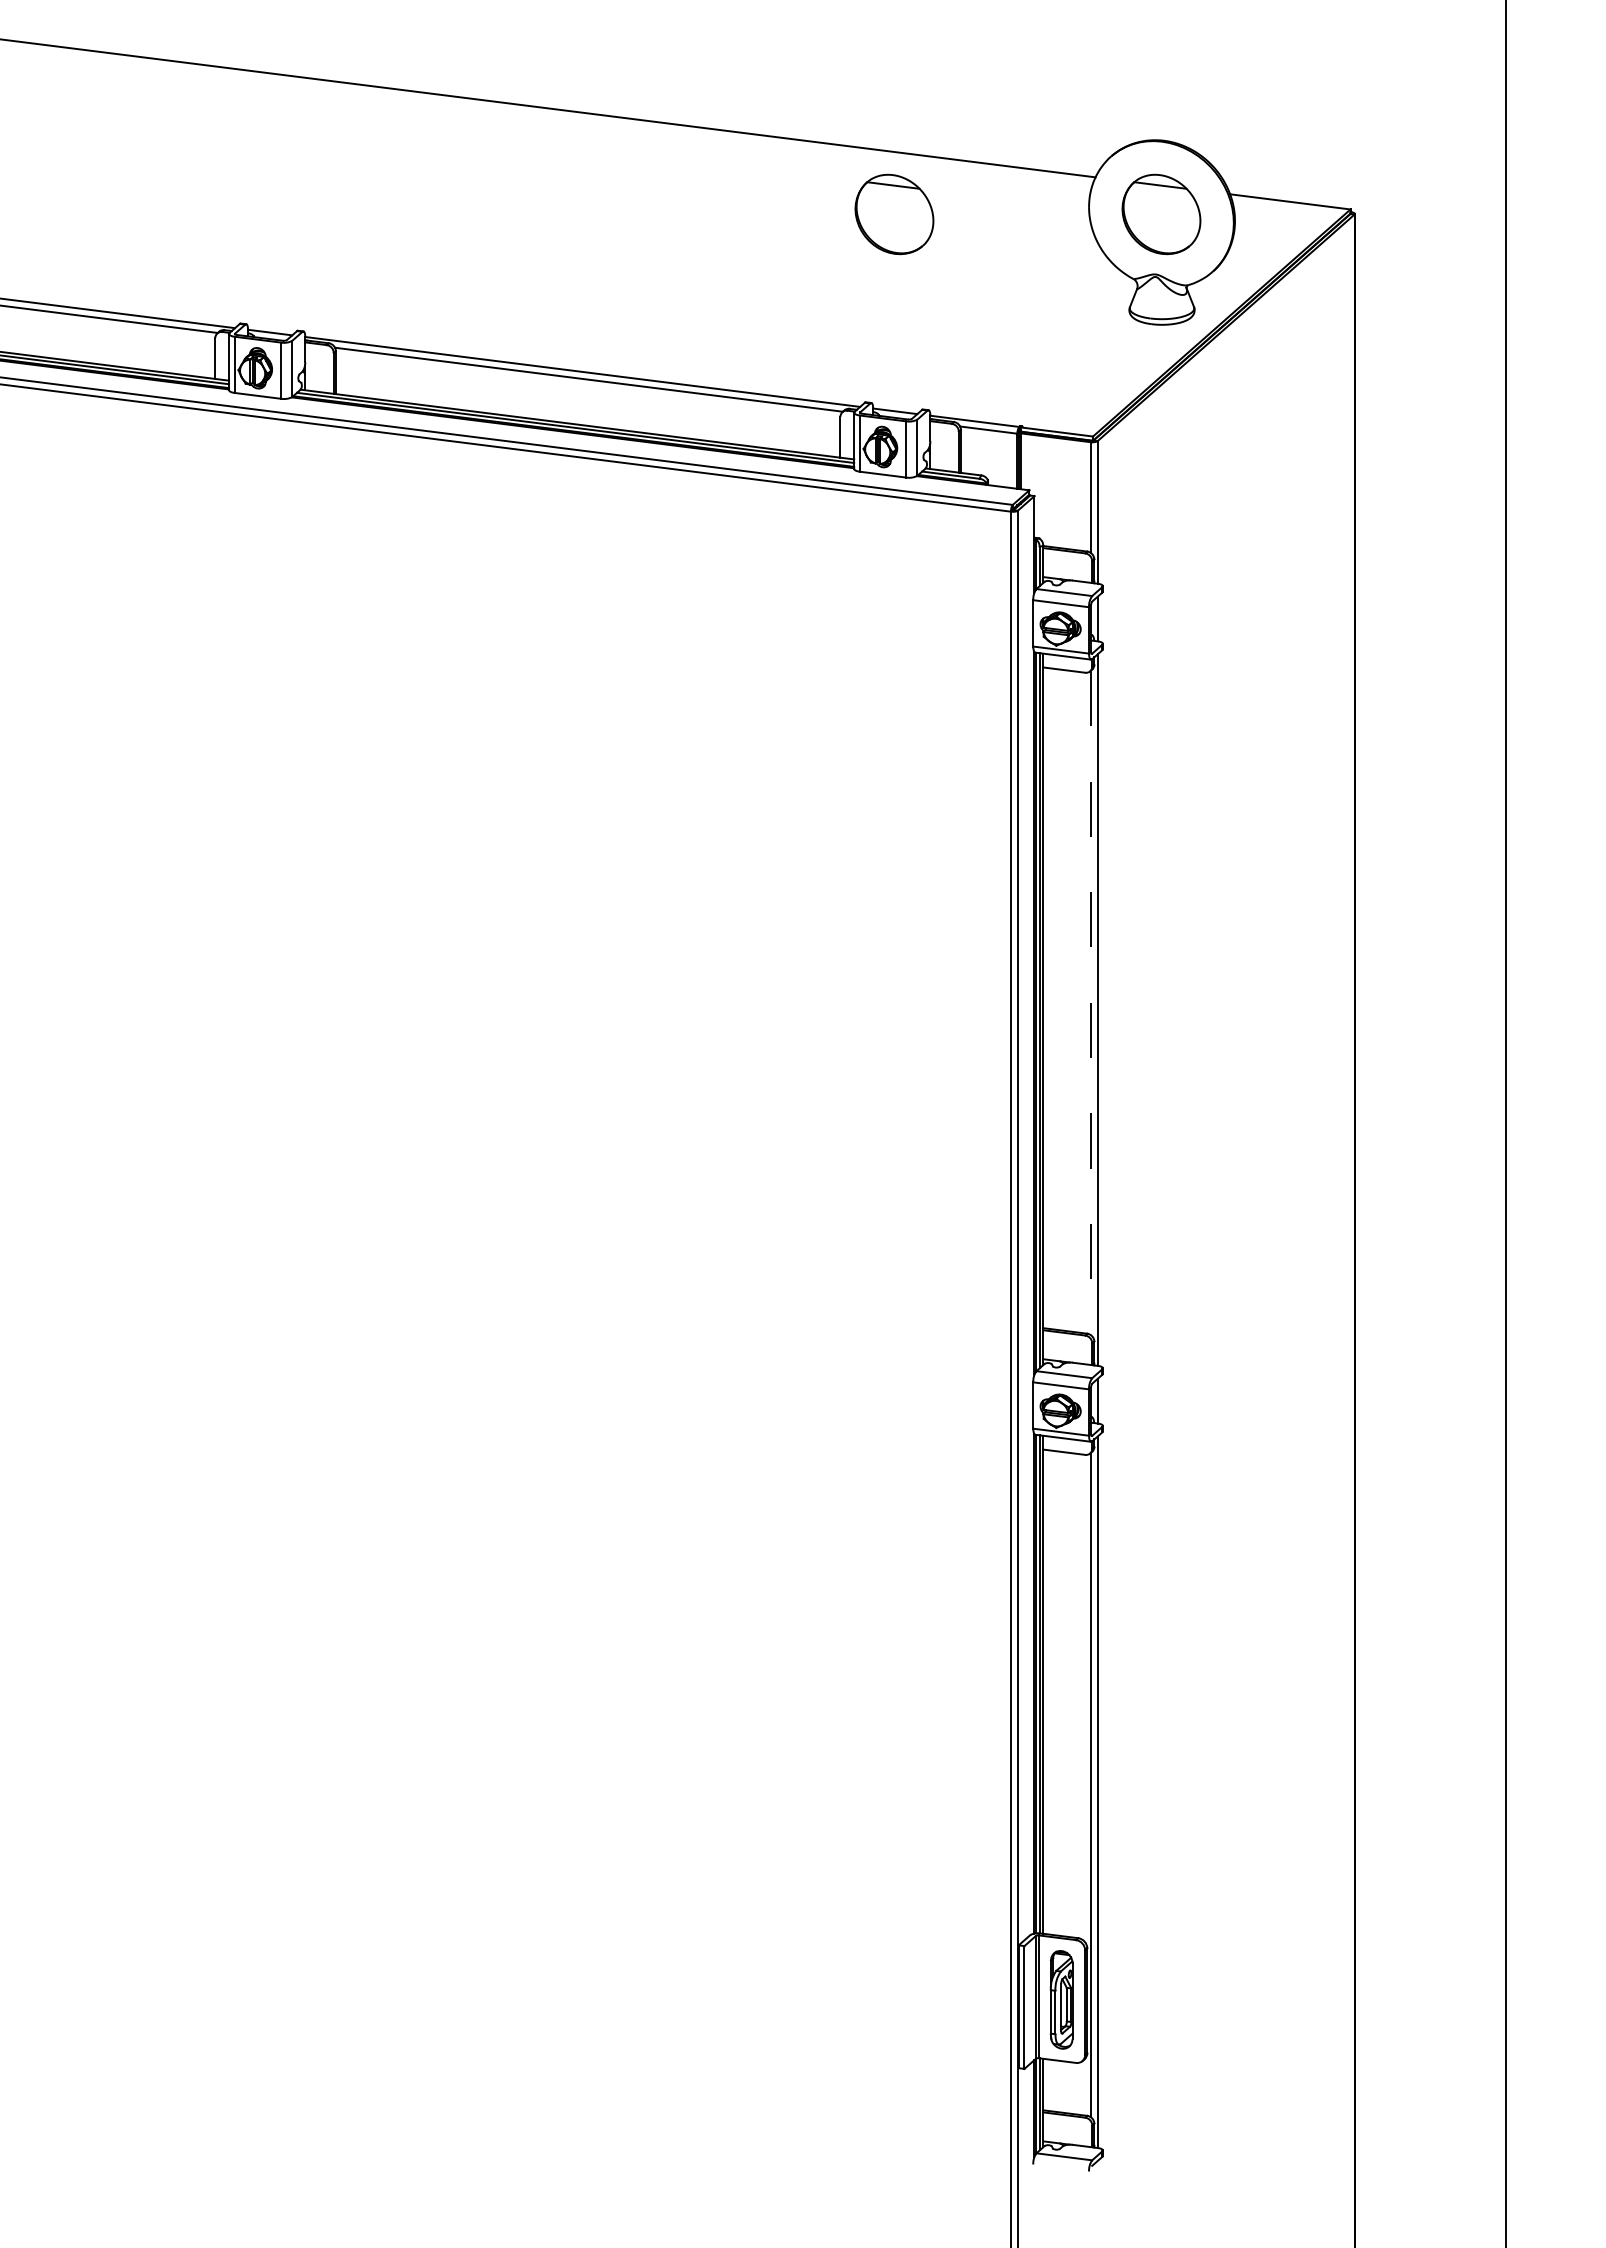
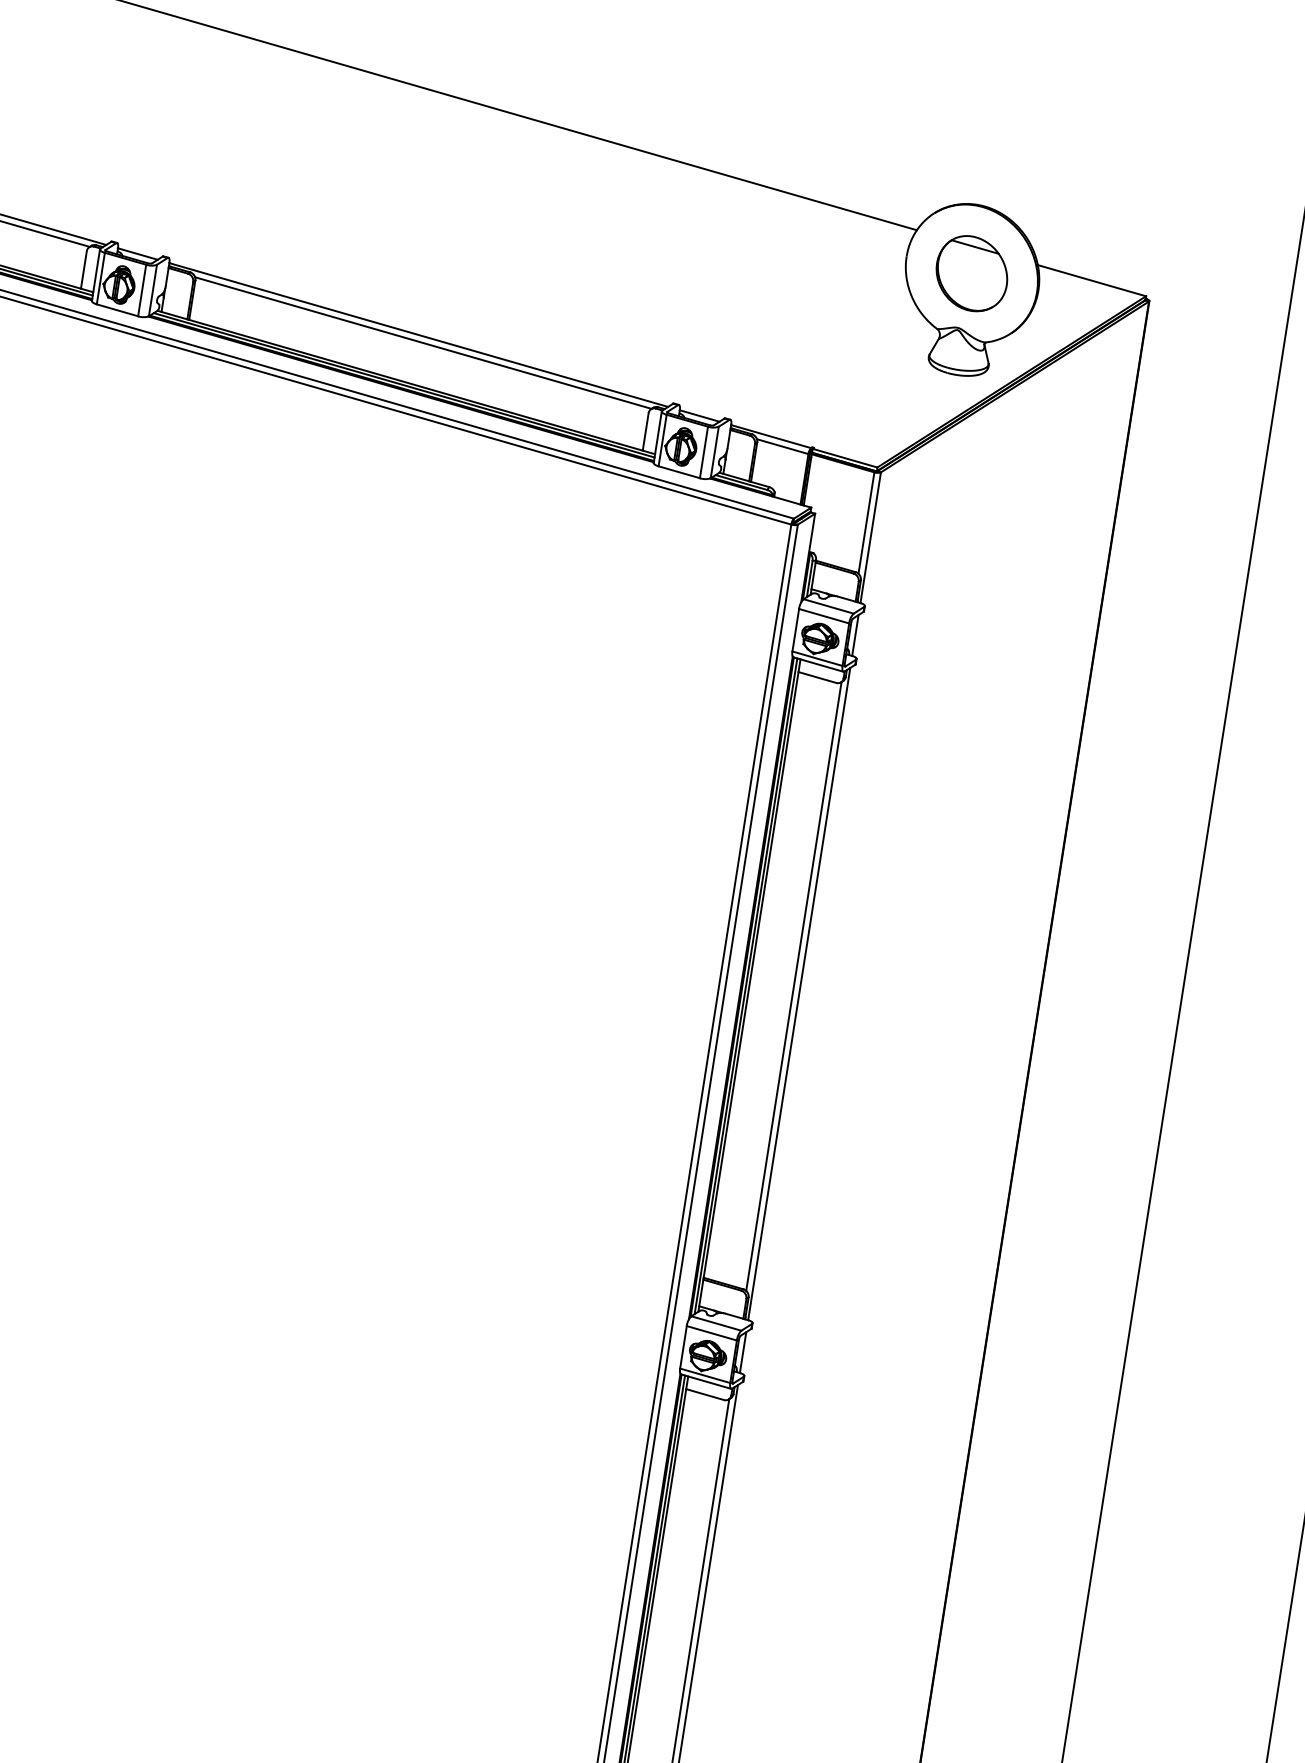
part: (894, 214) -> (727, 235), removed
line: (1090, 1003) -> (793, 986), dashed -> solid

